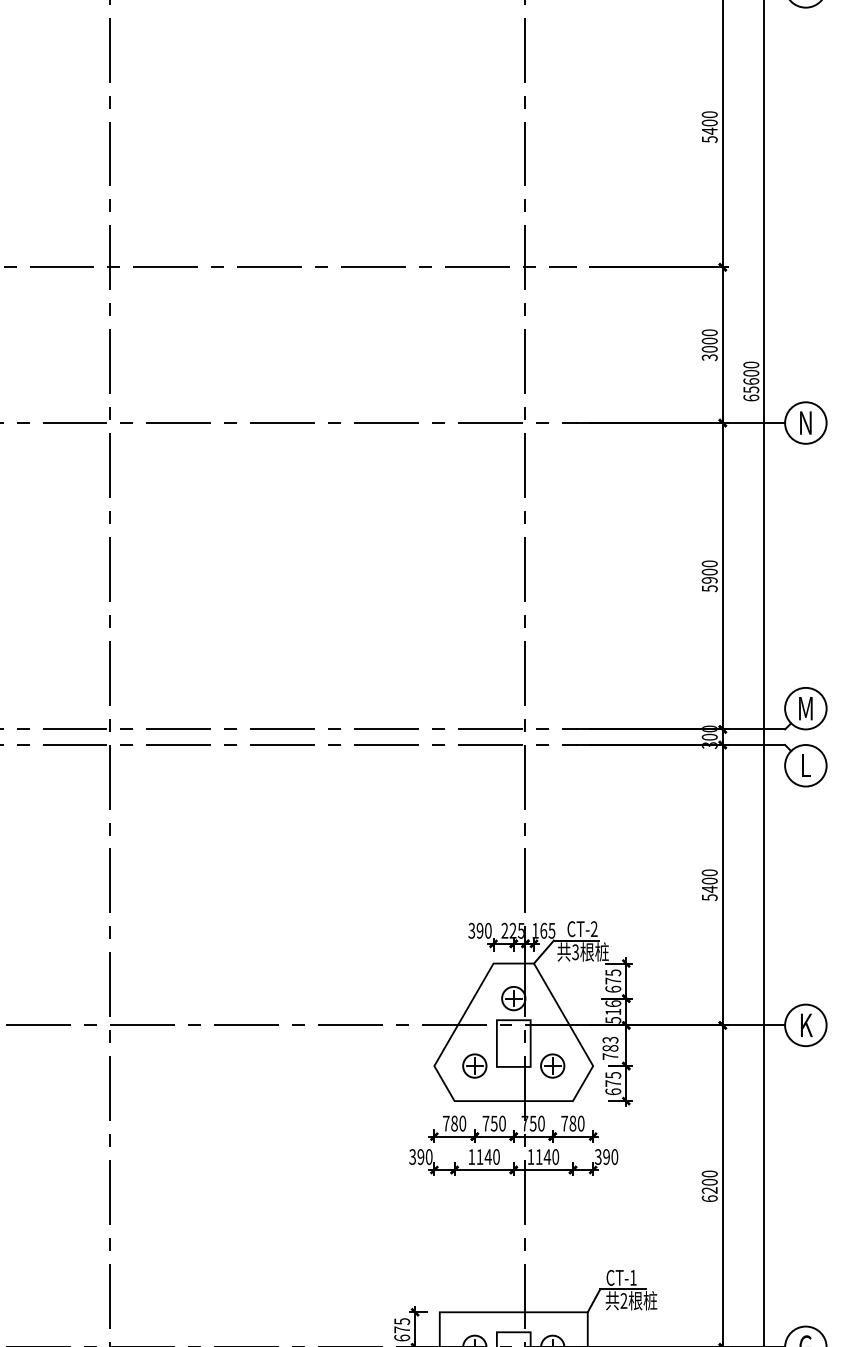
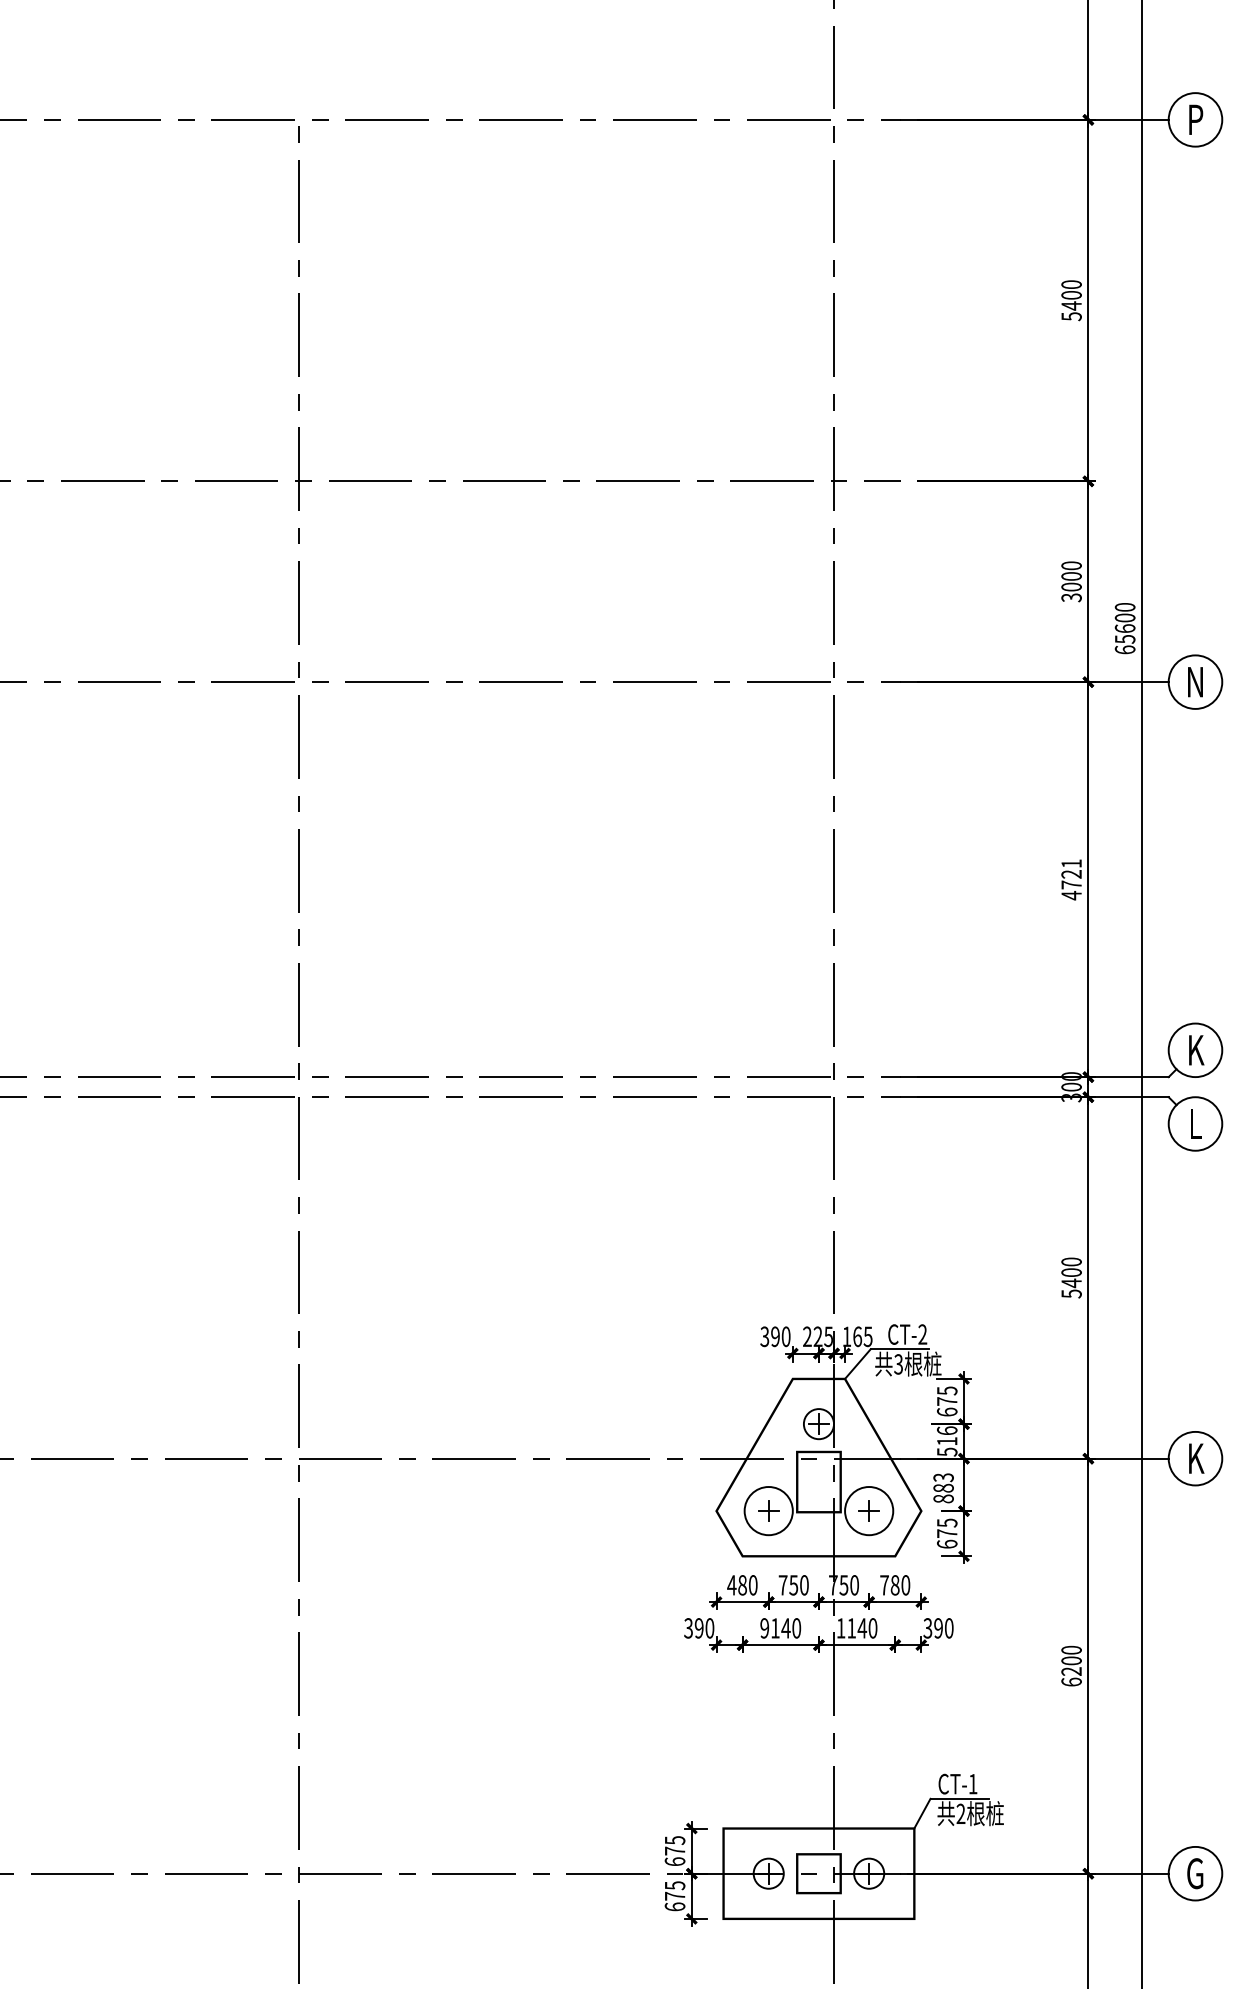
text: (709, 576) -> (1071, 879), 5900 -> 4721
text: (805, 708) -> (1195, 1050), M -> K
text: (610, 1056) -> (943, 1498), 783 -> 883
circle: (474, 1066) -> (768, 1511), size x1.6
circle: (552, 1066) -> (869, 1511), size x1.6
text: (445, 1123) -> (731, 1585), 780 -> 480
text: (471, 1157) -> (764, 1628), 1140 -> 9140

